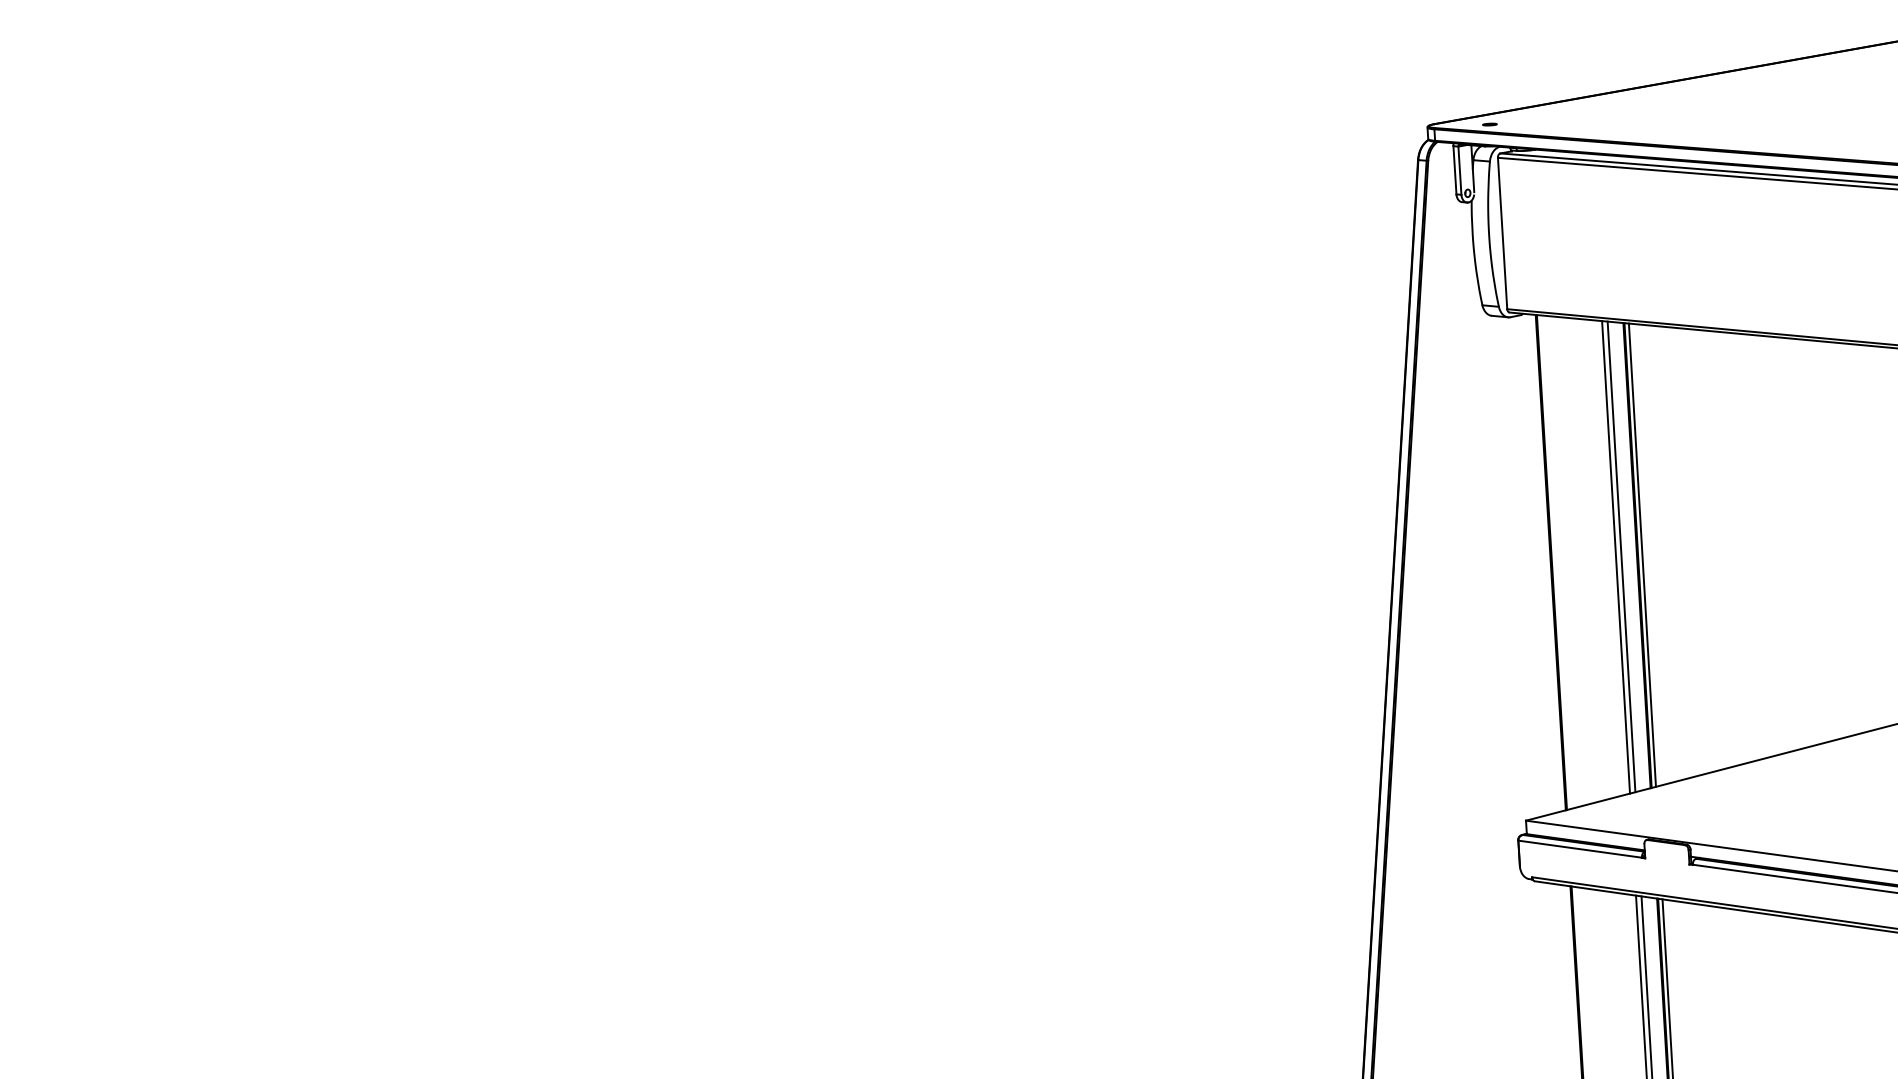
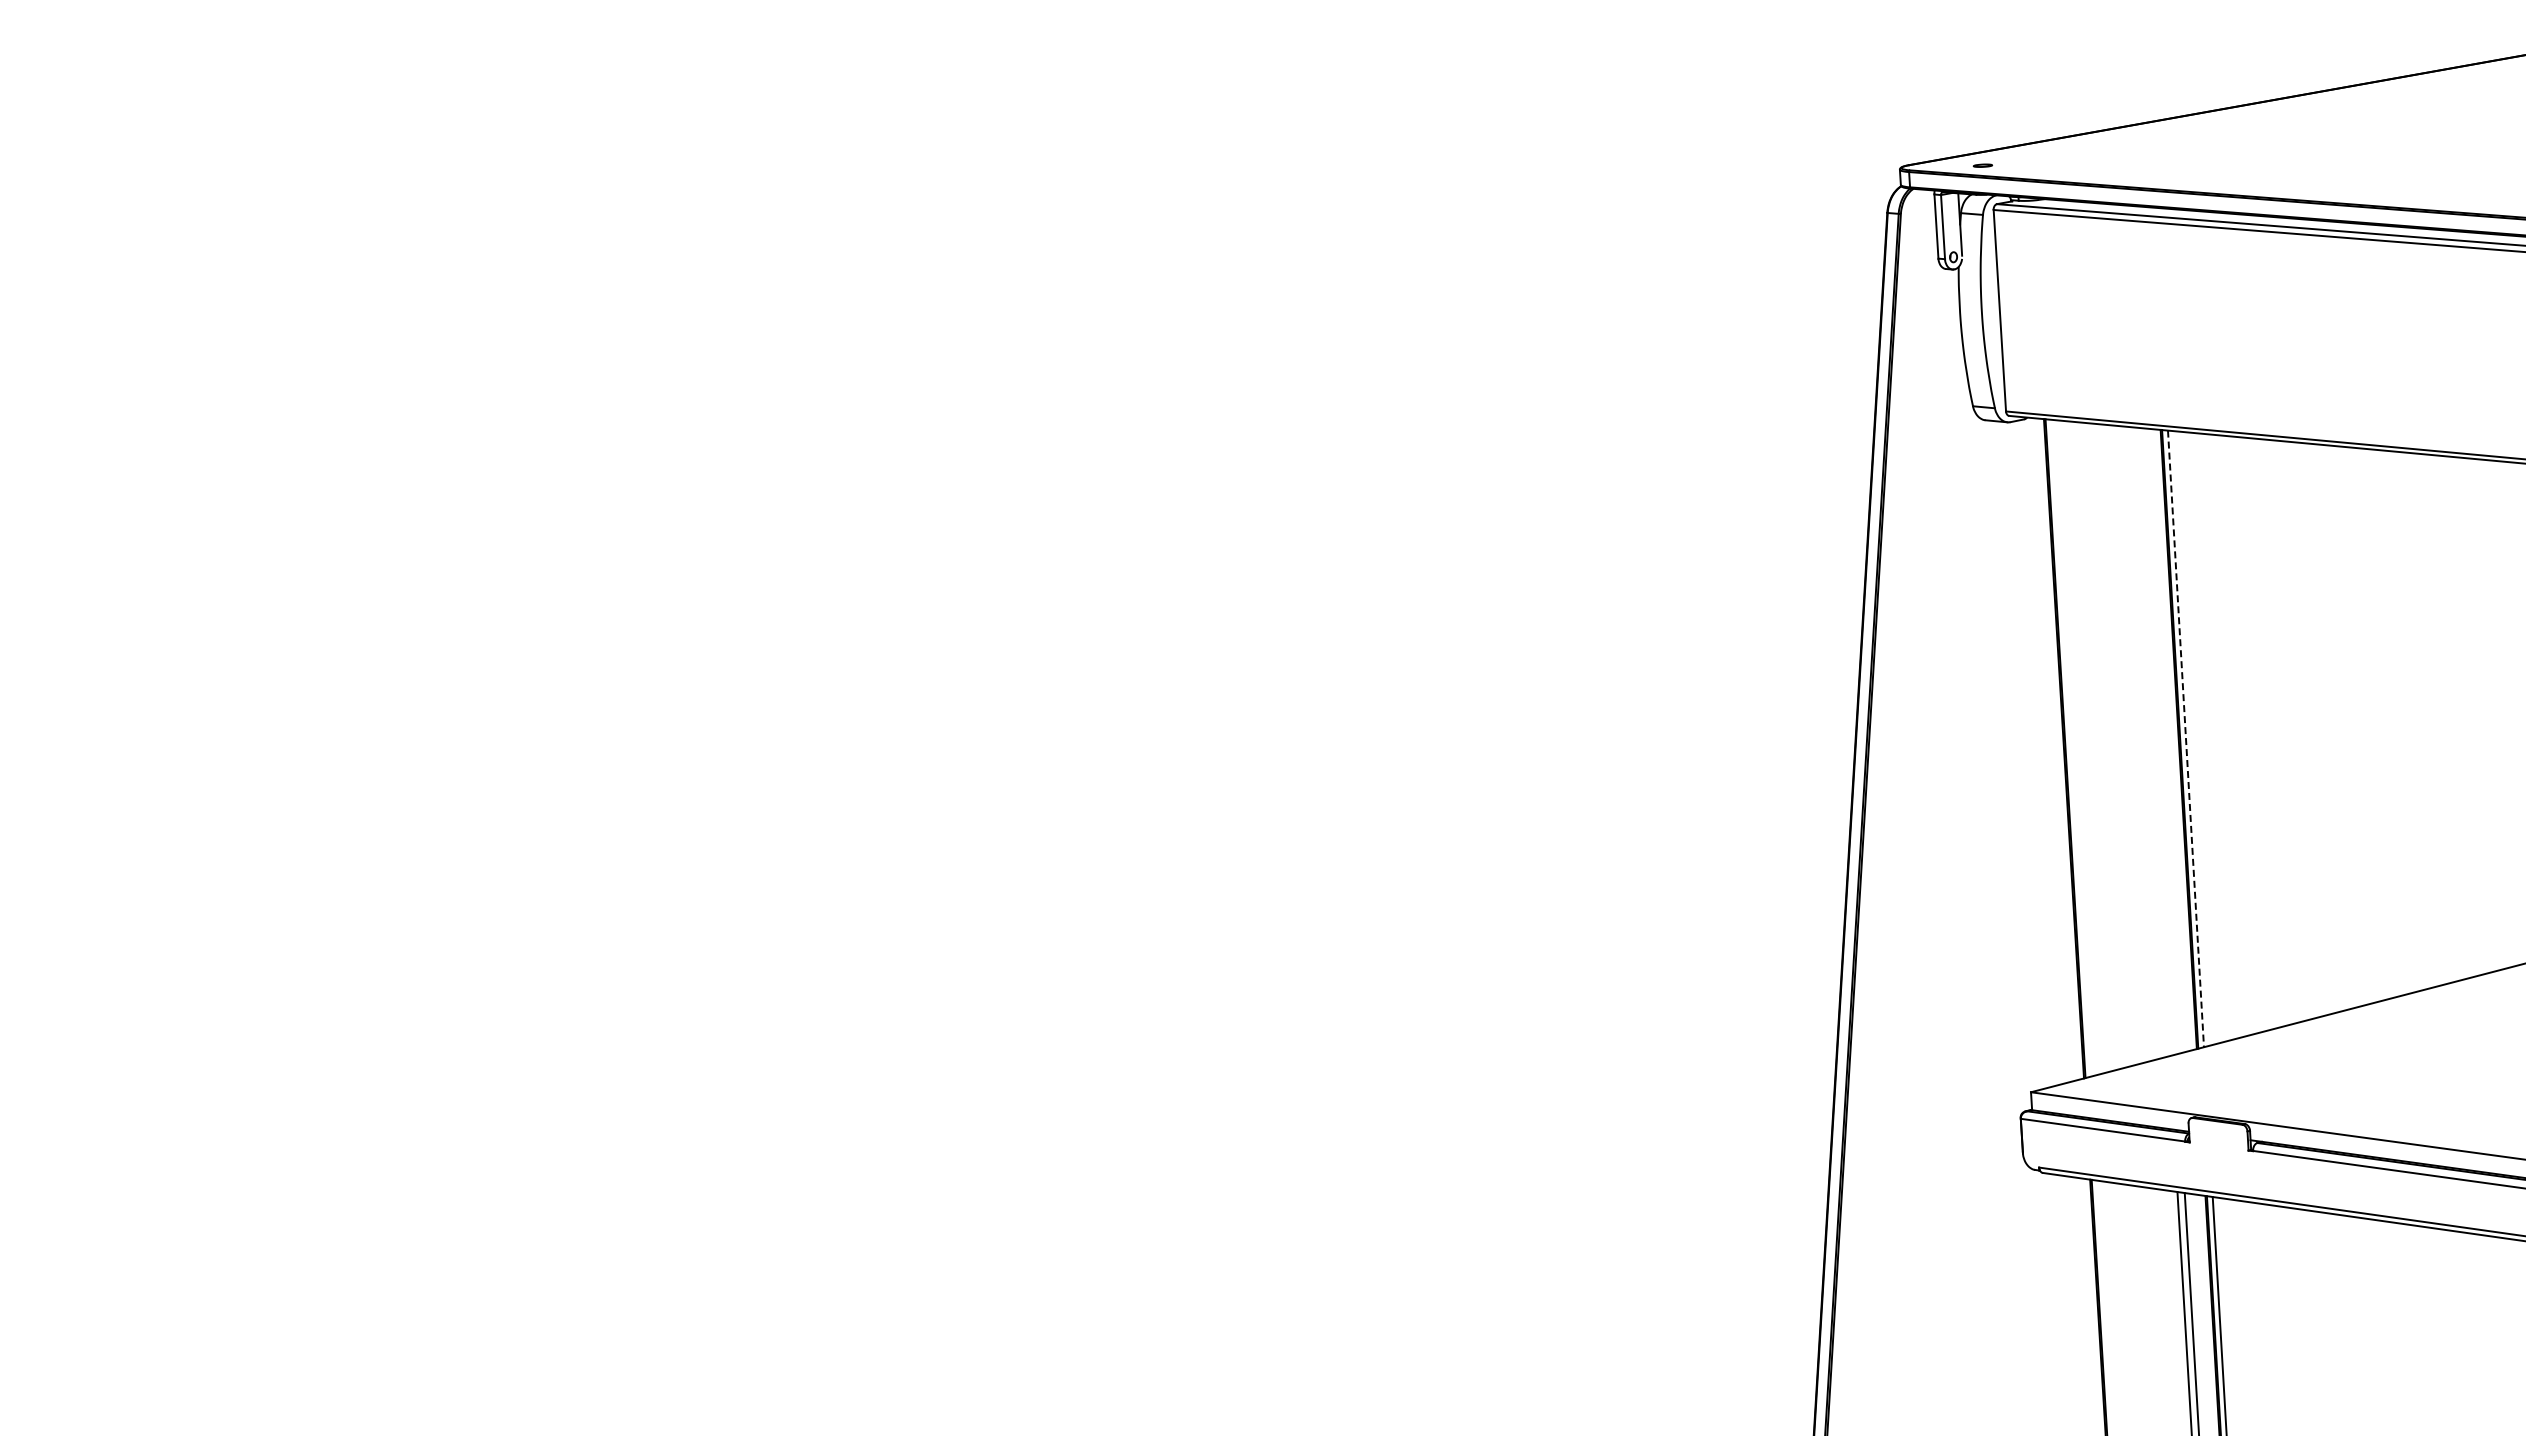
line: (1642, 554) -> (2185, 738), solid -> dashed
line: (1621, 556) -> (2157, 740), removed
line: (1615, 557) -> (2150, 741), removed

